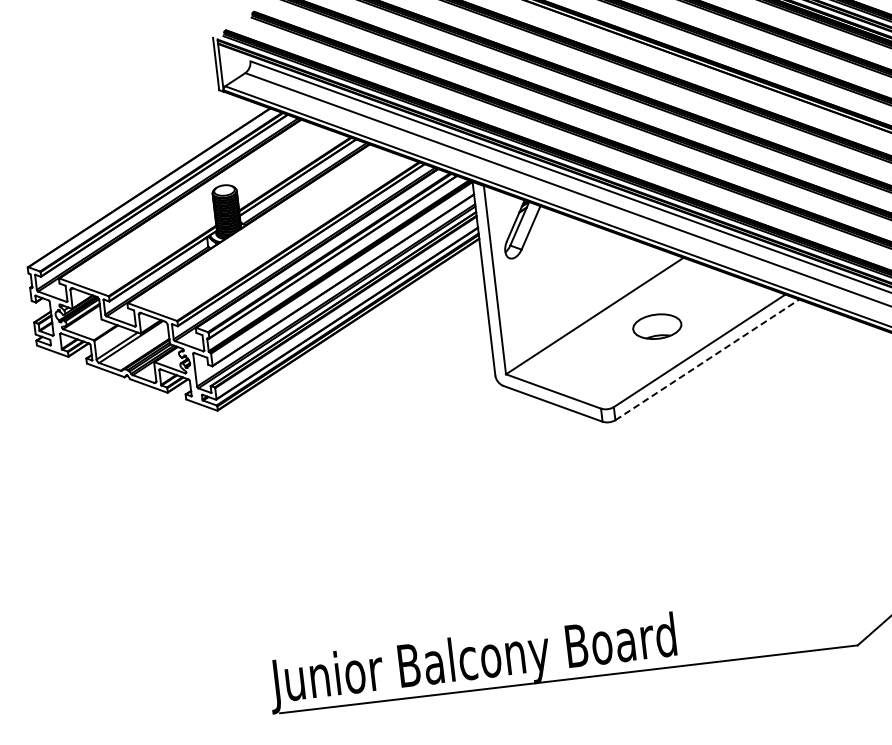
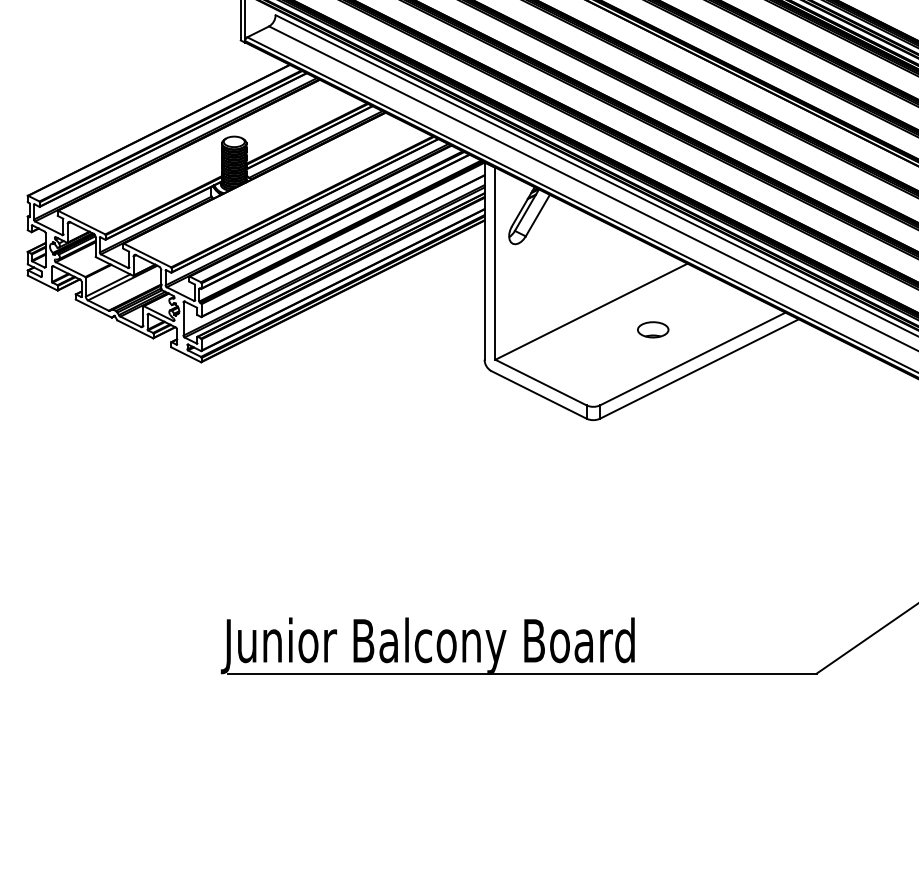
part: (657, 326) -> (653, 329), size x0.62
line: (707, 359) -> (699, 368), dashed -> solid

